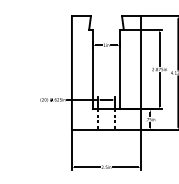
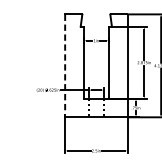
line: (71, 72) -> (64, 65), solid -> dashed

